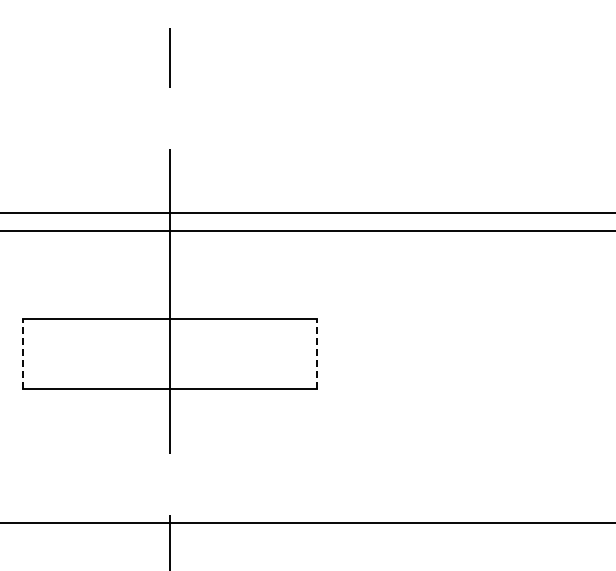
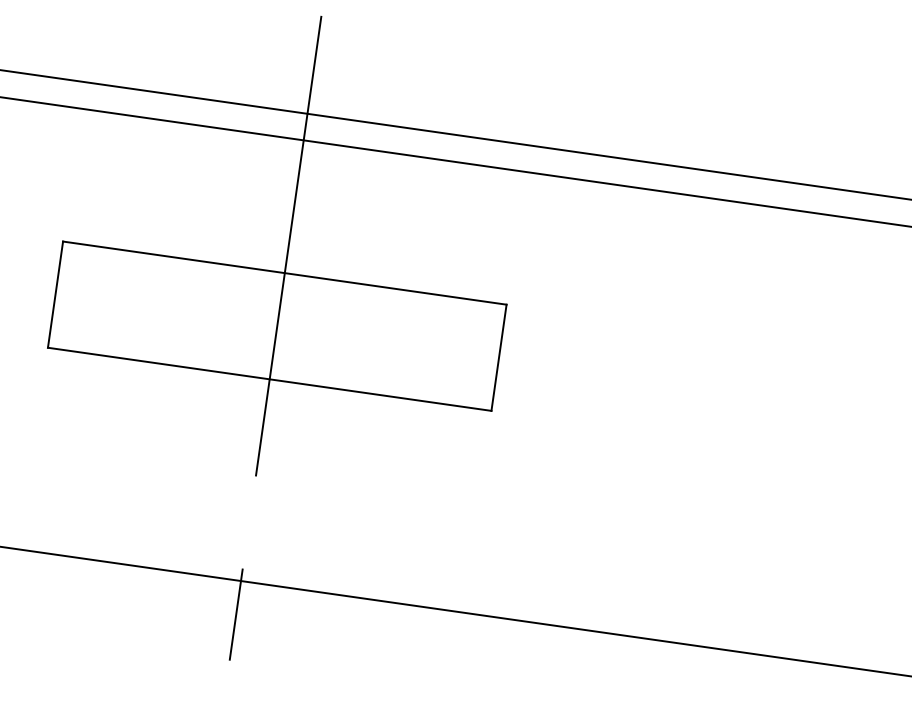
line: (22, 353) -> (55, 293), dashed -> solid
line: (316, 353) -> (499, 356), dashed -> solid

